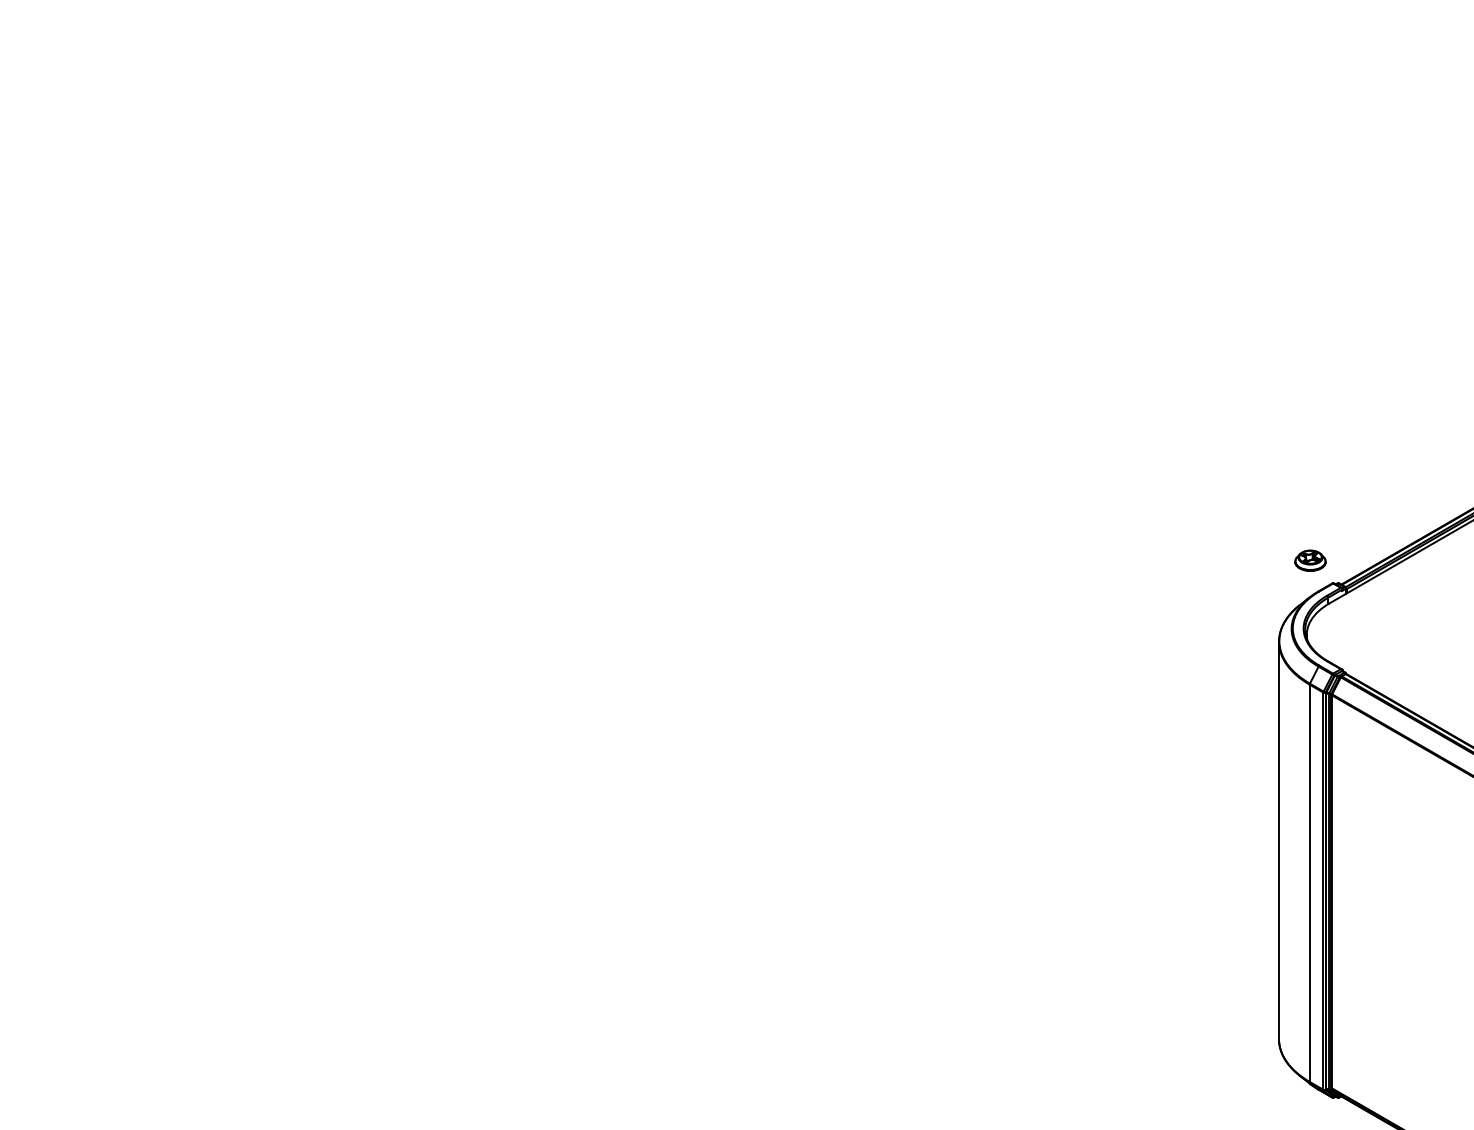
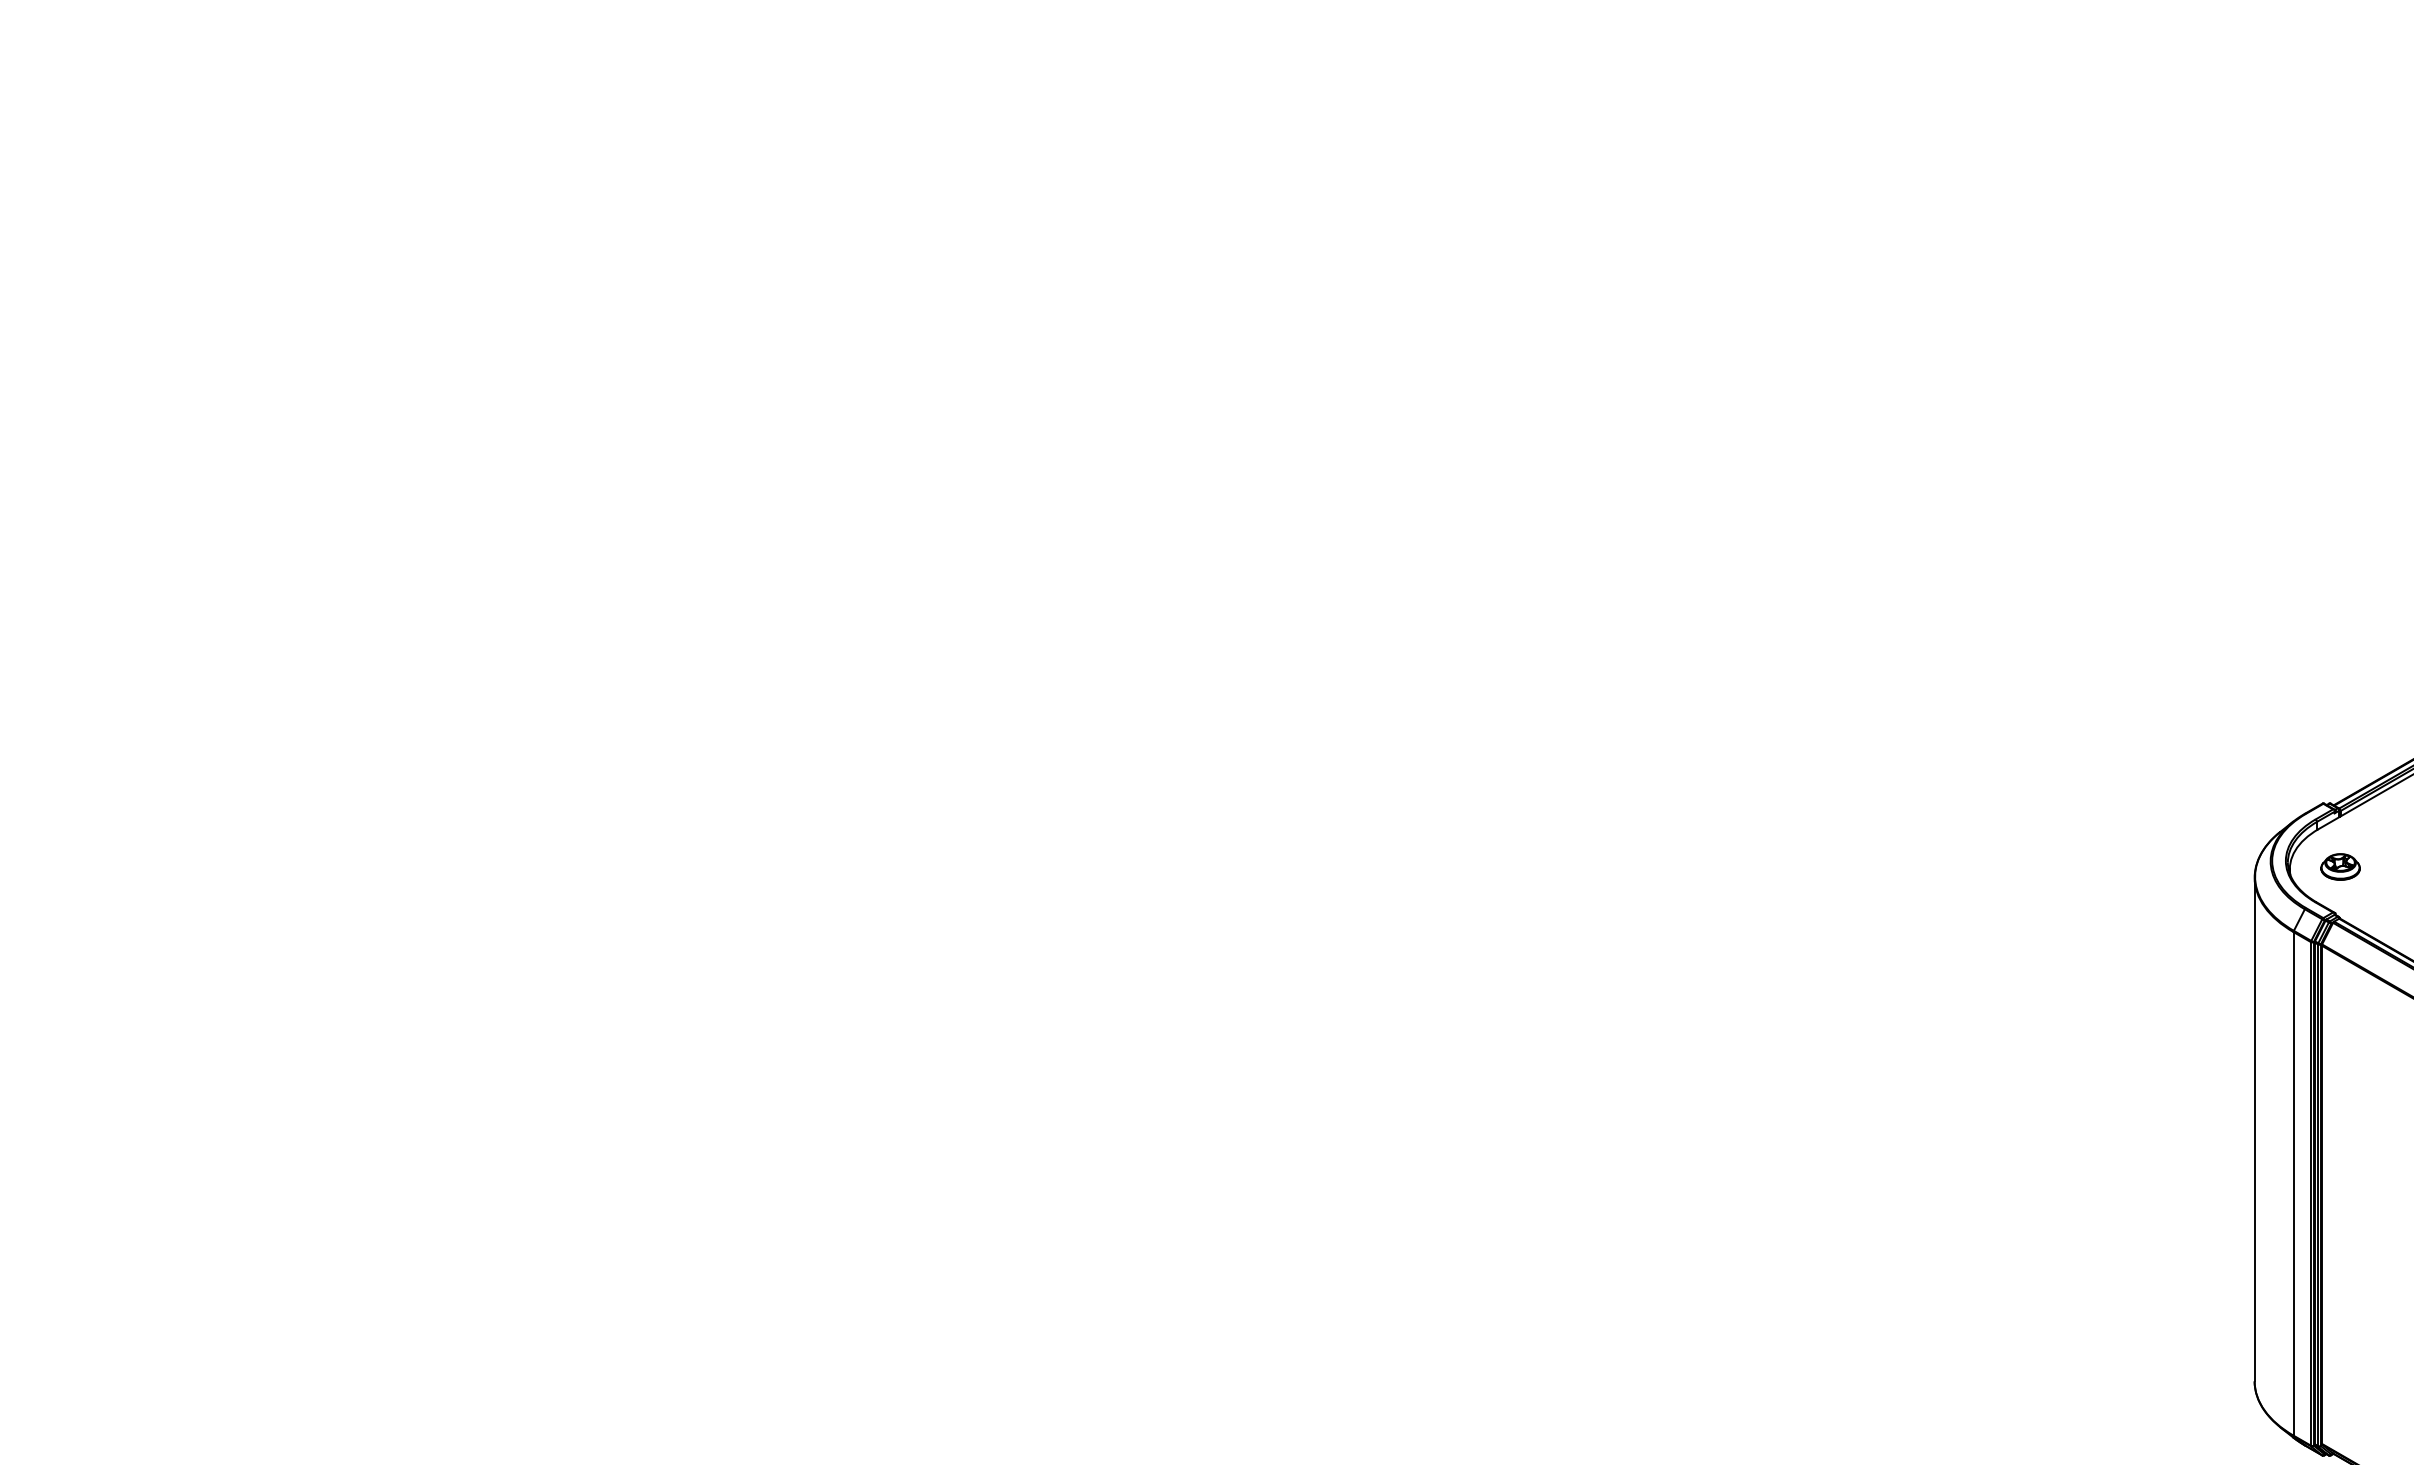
part: (1310, 560) -> (2340, 866), moved

